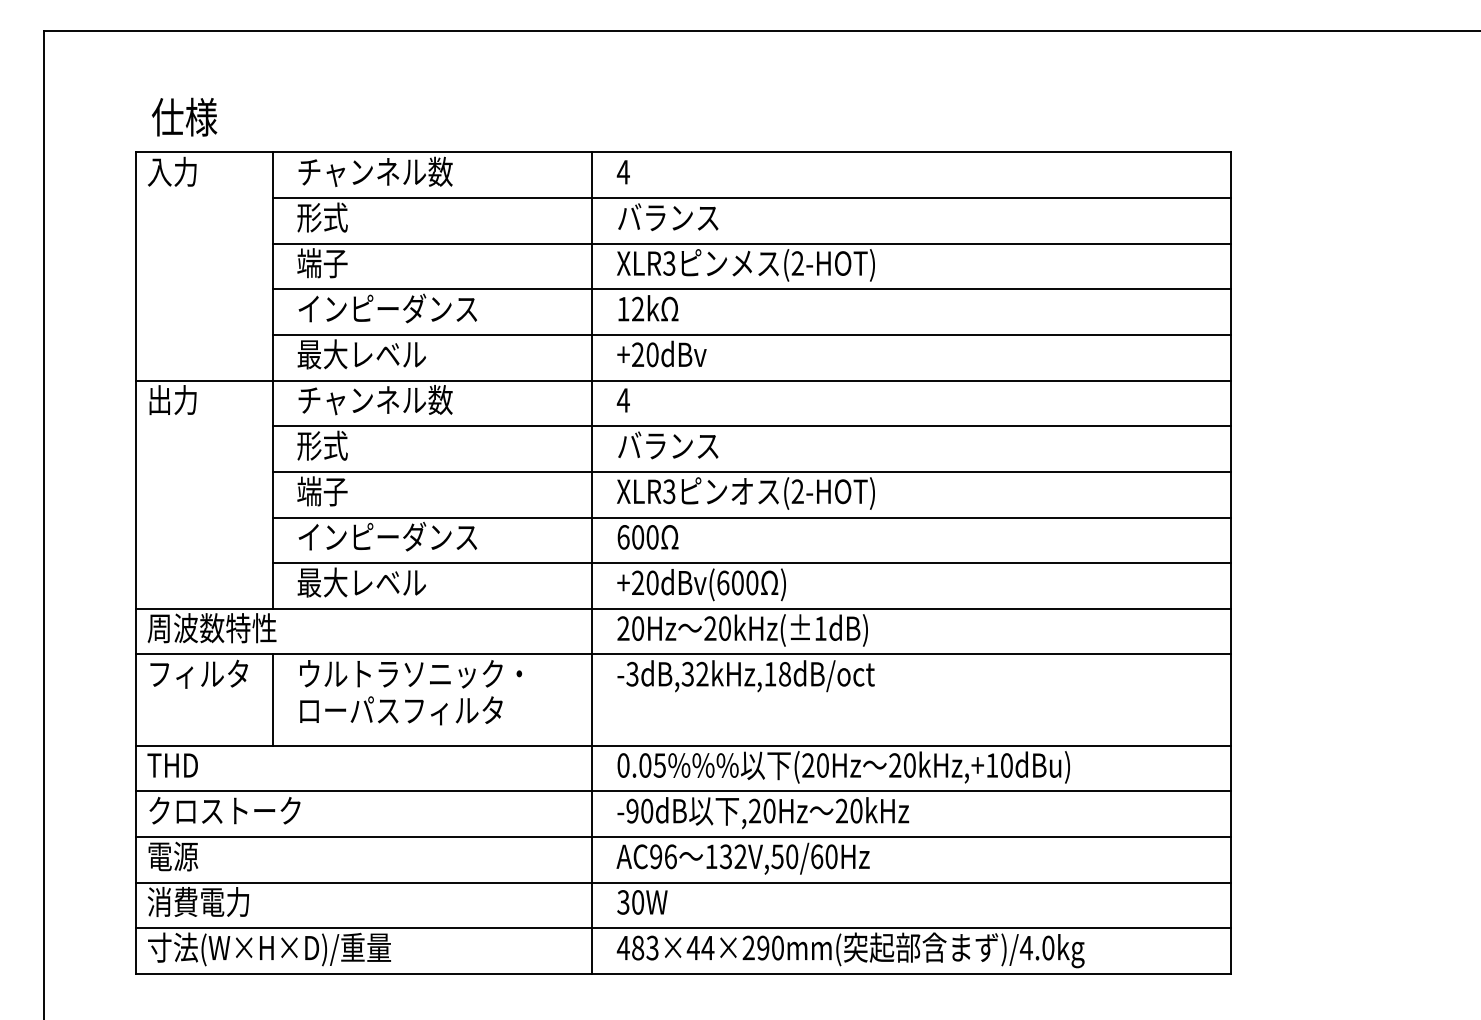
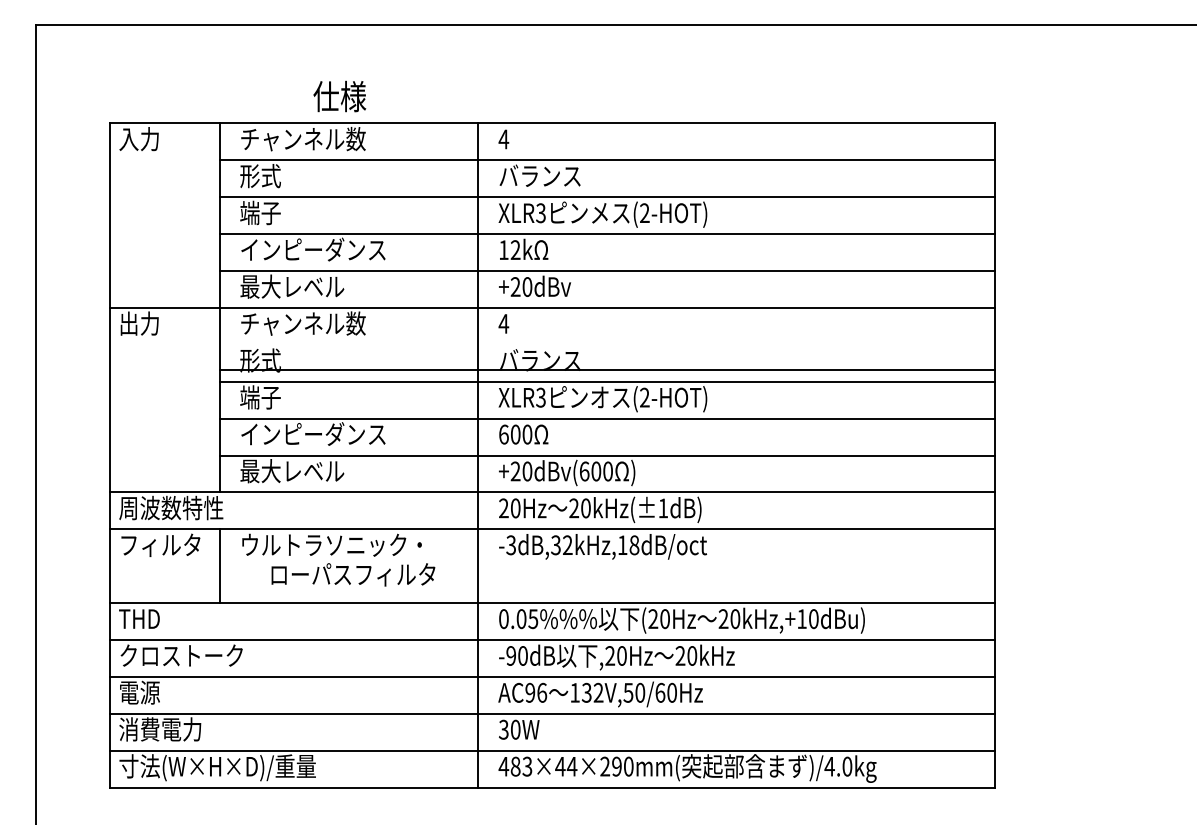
text: (184, 116) -> (339, 95), moved
line: (751, 426) -> (607, 370), moved
text: (401, 710) -> (353, 574), moved

